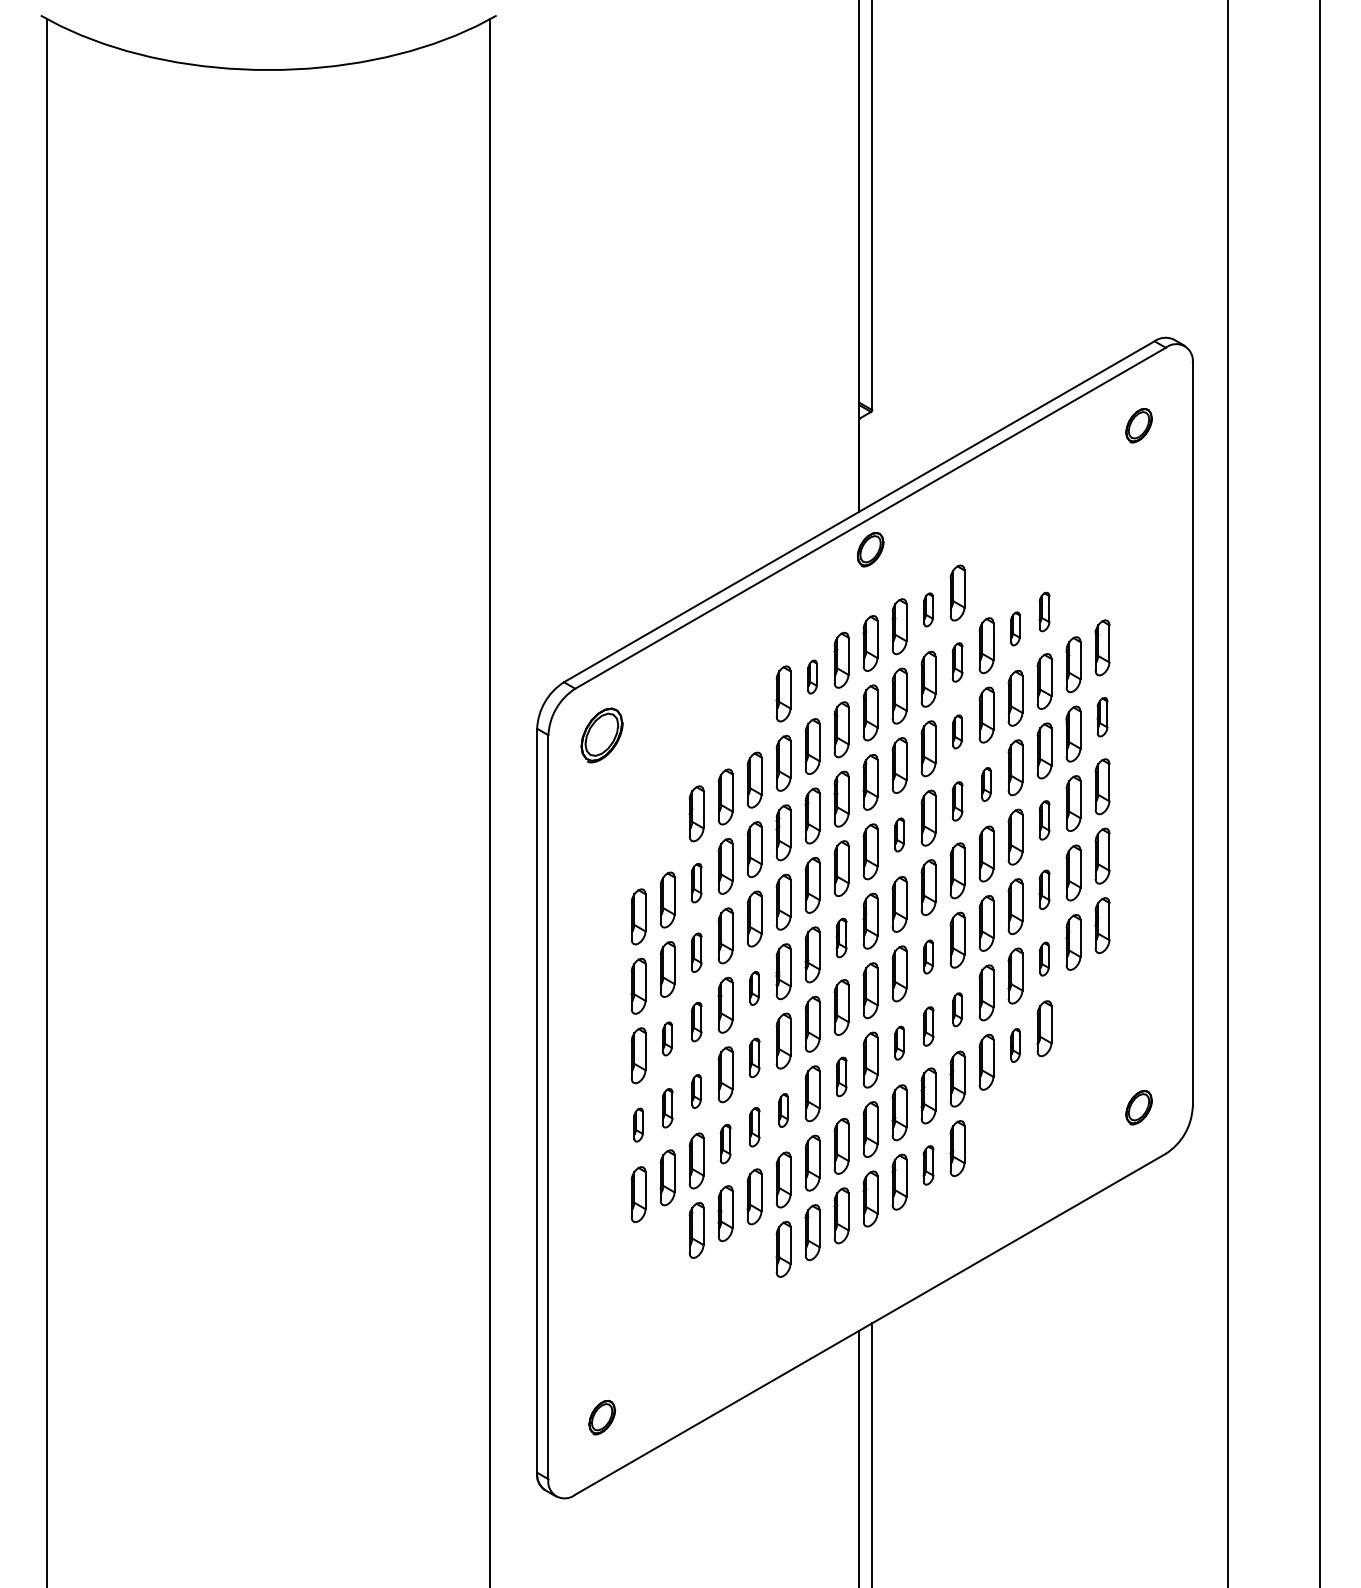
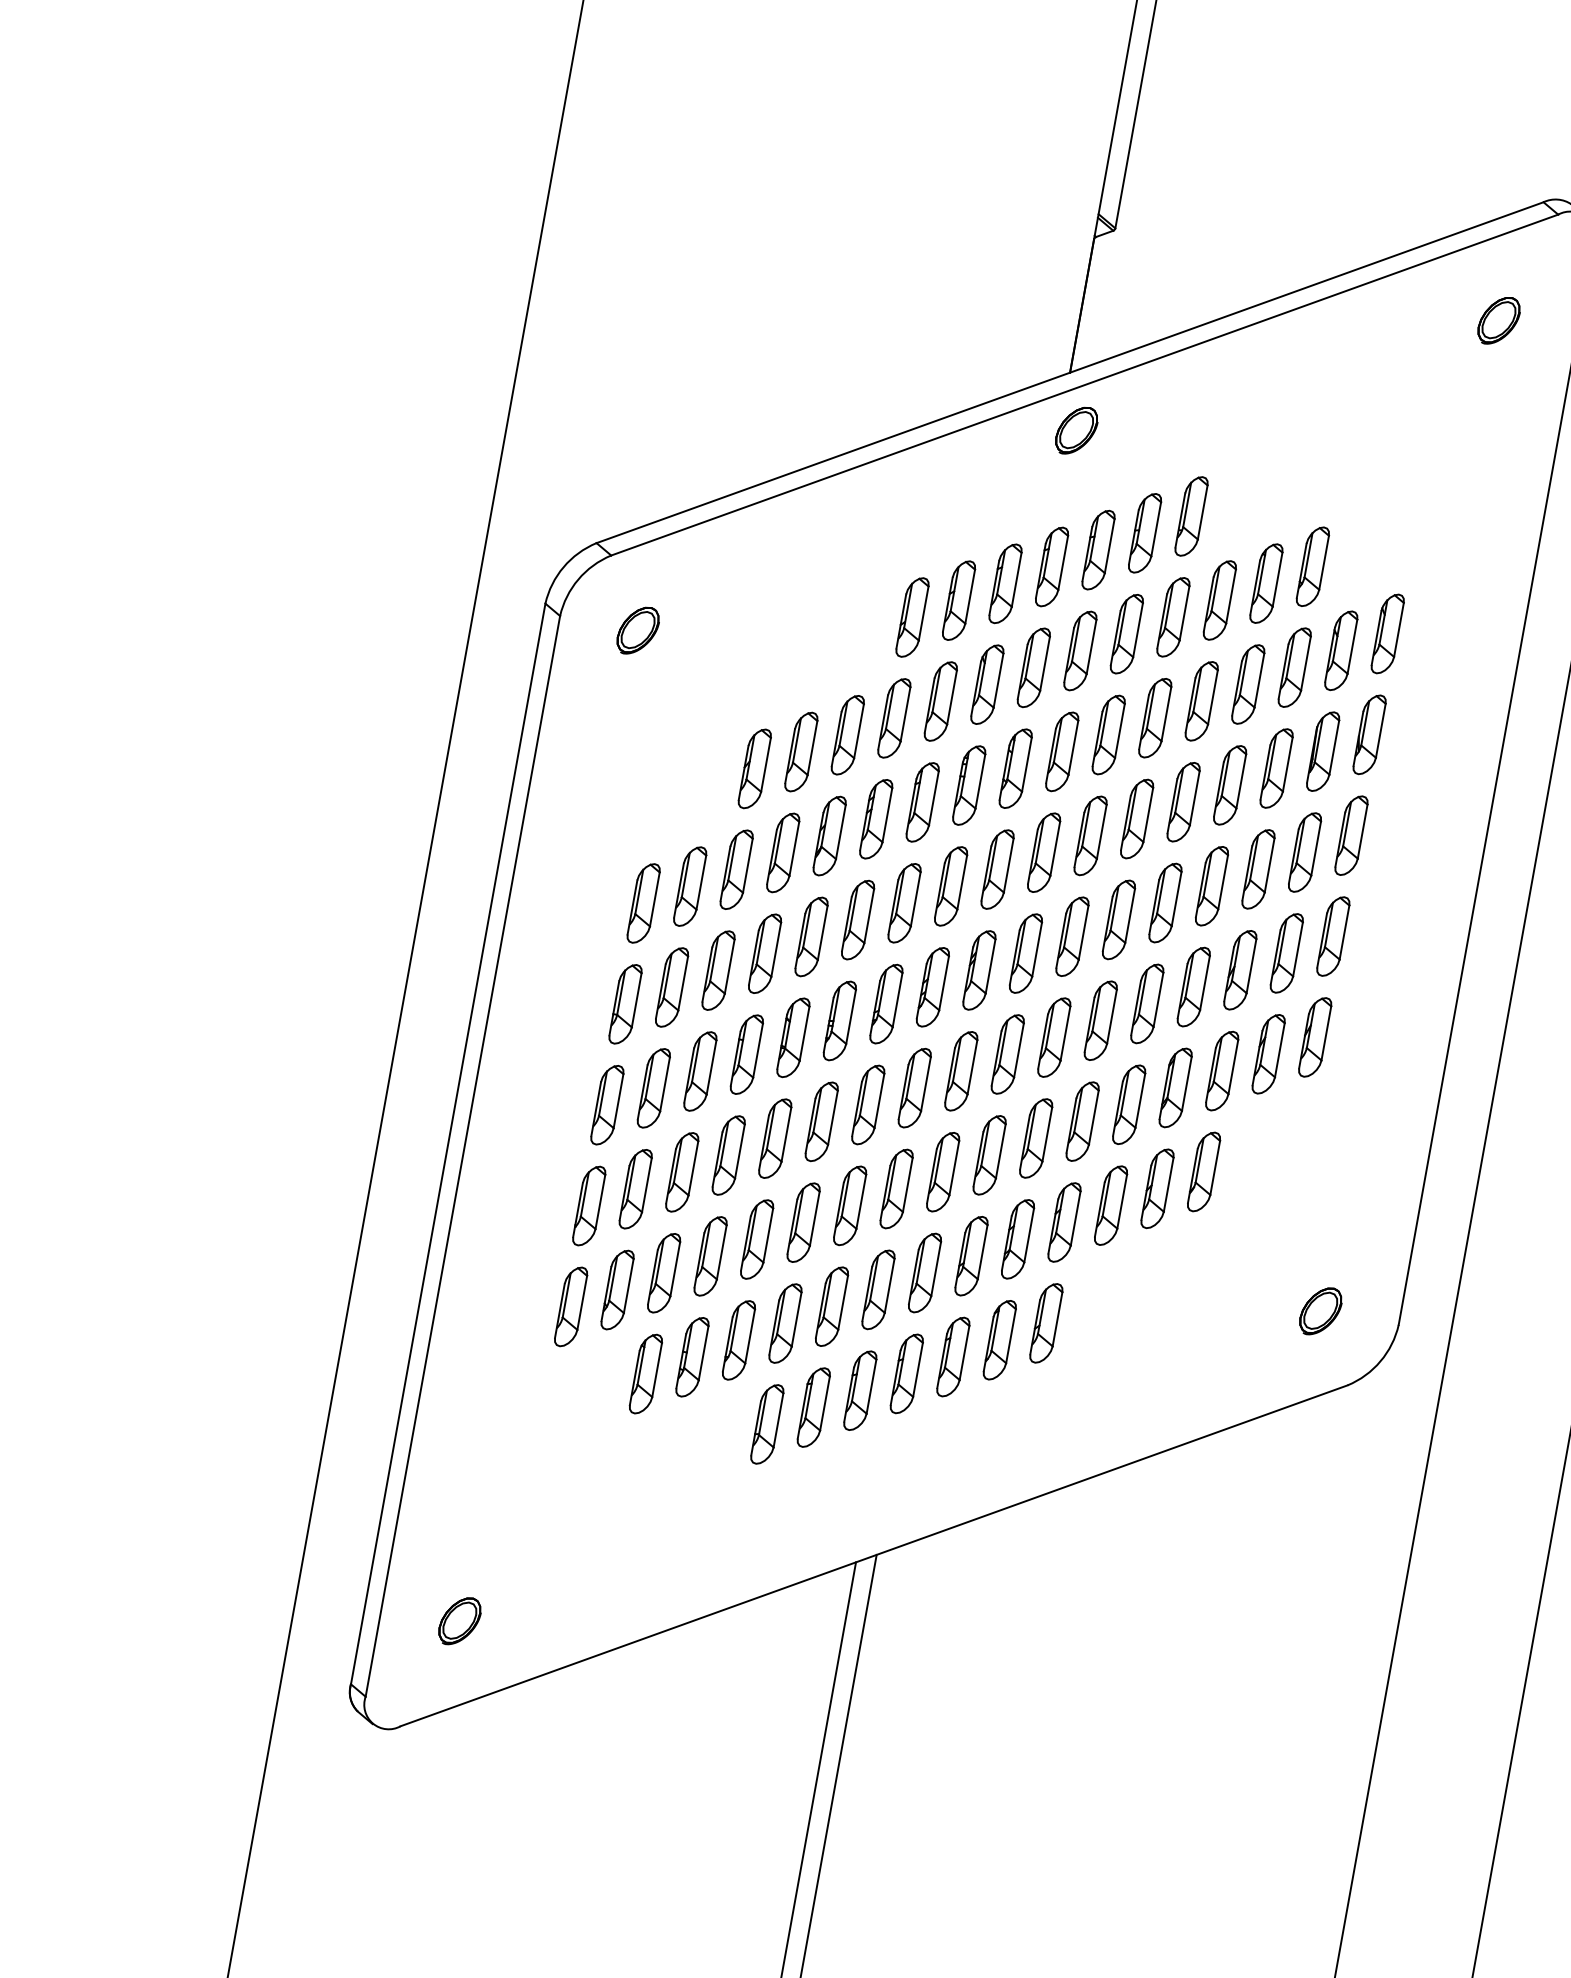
part: (928, 609) -> (1145, 532), size x1.67
part: (1044, 611) -> (1313, 565), size x1.43
part: (1015, 628) -> (1266, 583), size x1.67
part: (957, 662) -> (1173, 617), size x1.43
part: (812, 676) -> (959, 599), size x1.67
part: (1102, 716) -> (1369, 733), size x1.43
part: (957, 731) -> (1155, 717), size x1.67
part: (602, 735) -> (638, 630), size x0.62
part: (986, 784) -> (1183, 802), size x1.67
part: (957, 801) -> (1136, 819), size x1.43
part: (1044, 820) -> (1258, 869), size x1.43
part: (899, 834) -> (1044, 851), size x1.67
part: (696, 882) -> (736, 868), size x1.43
part: (1044, 889) -> (1240, 969), size x1.43
part: (841, 937) -> (932, 986), size x1.43
part: (696, 952) -> (718, 970), size x1.43
part: (928, 956) -> (1054, 1036), size x1.67
part: (1044, 958) -> (1222, 1069), size x1.67
part: (754, 988) -> (793, 1037), size x1.67
part: (957, 1009) -> (1082, 1121), size x1.67
part: (696, 1021) -> (700, 1070), size x1.43
part: (928, 1026) -> (1036, 1138), size x1.43
part: (667, 1038) -> (653, 1087), size x1.67
part: (899, 1042) -> (989, 1154), size x1.67
part: (1015, 1045) -> (1157, 1188), size x1.67
part: (754, 1057) -> (775, 1138), size x1.43
part: (841, 1076) -> (896, 1188), size x1.43
part: (696, 1091) -> (682, 1172), size x1.67
part: (667, 1107) -> (635, 1187), size x1.43
part: (783, 1110) -> (803, 1222), size x1.67
part: (638, 1124) -> (589, 1205), size x1.67
part: (754, 1126) -> (757, 1238), size x1.43
part: (725, 1143) -> (710, 1255), size x1.43
part: (928, 1165) -> (999, 1340), size x1.43

